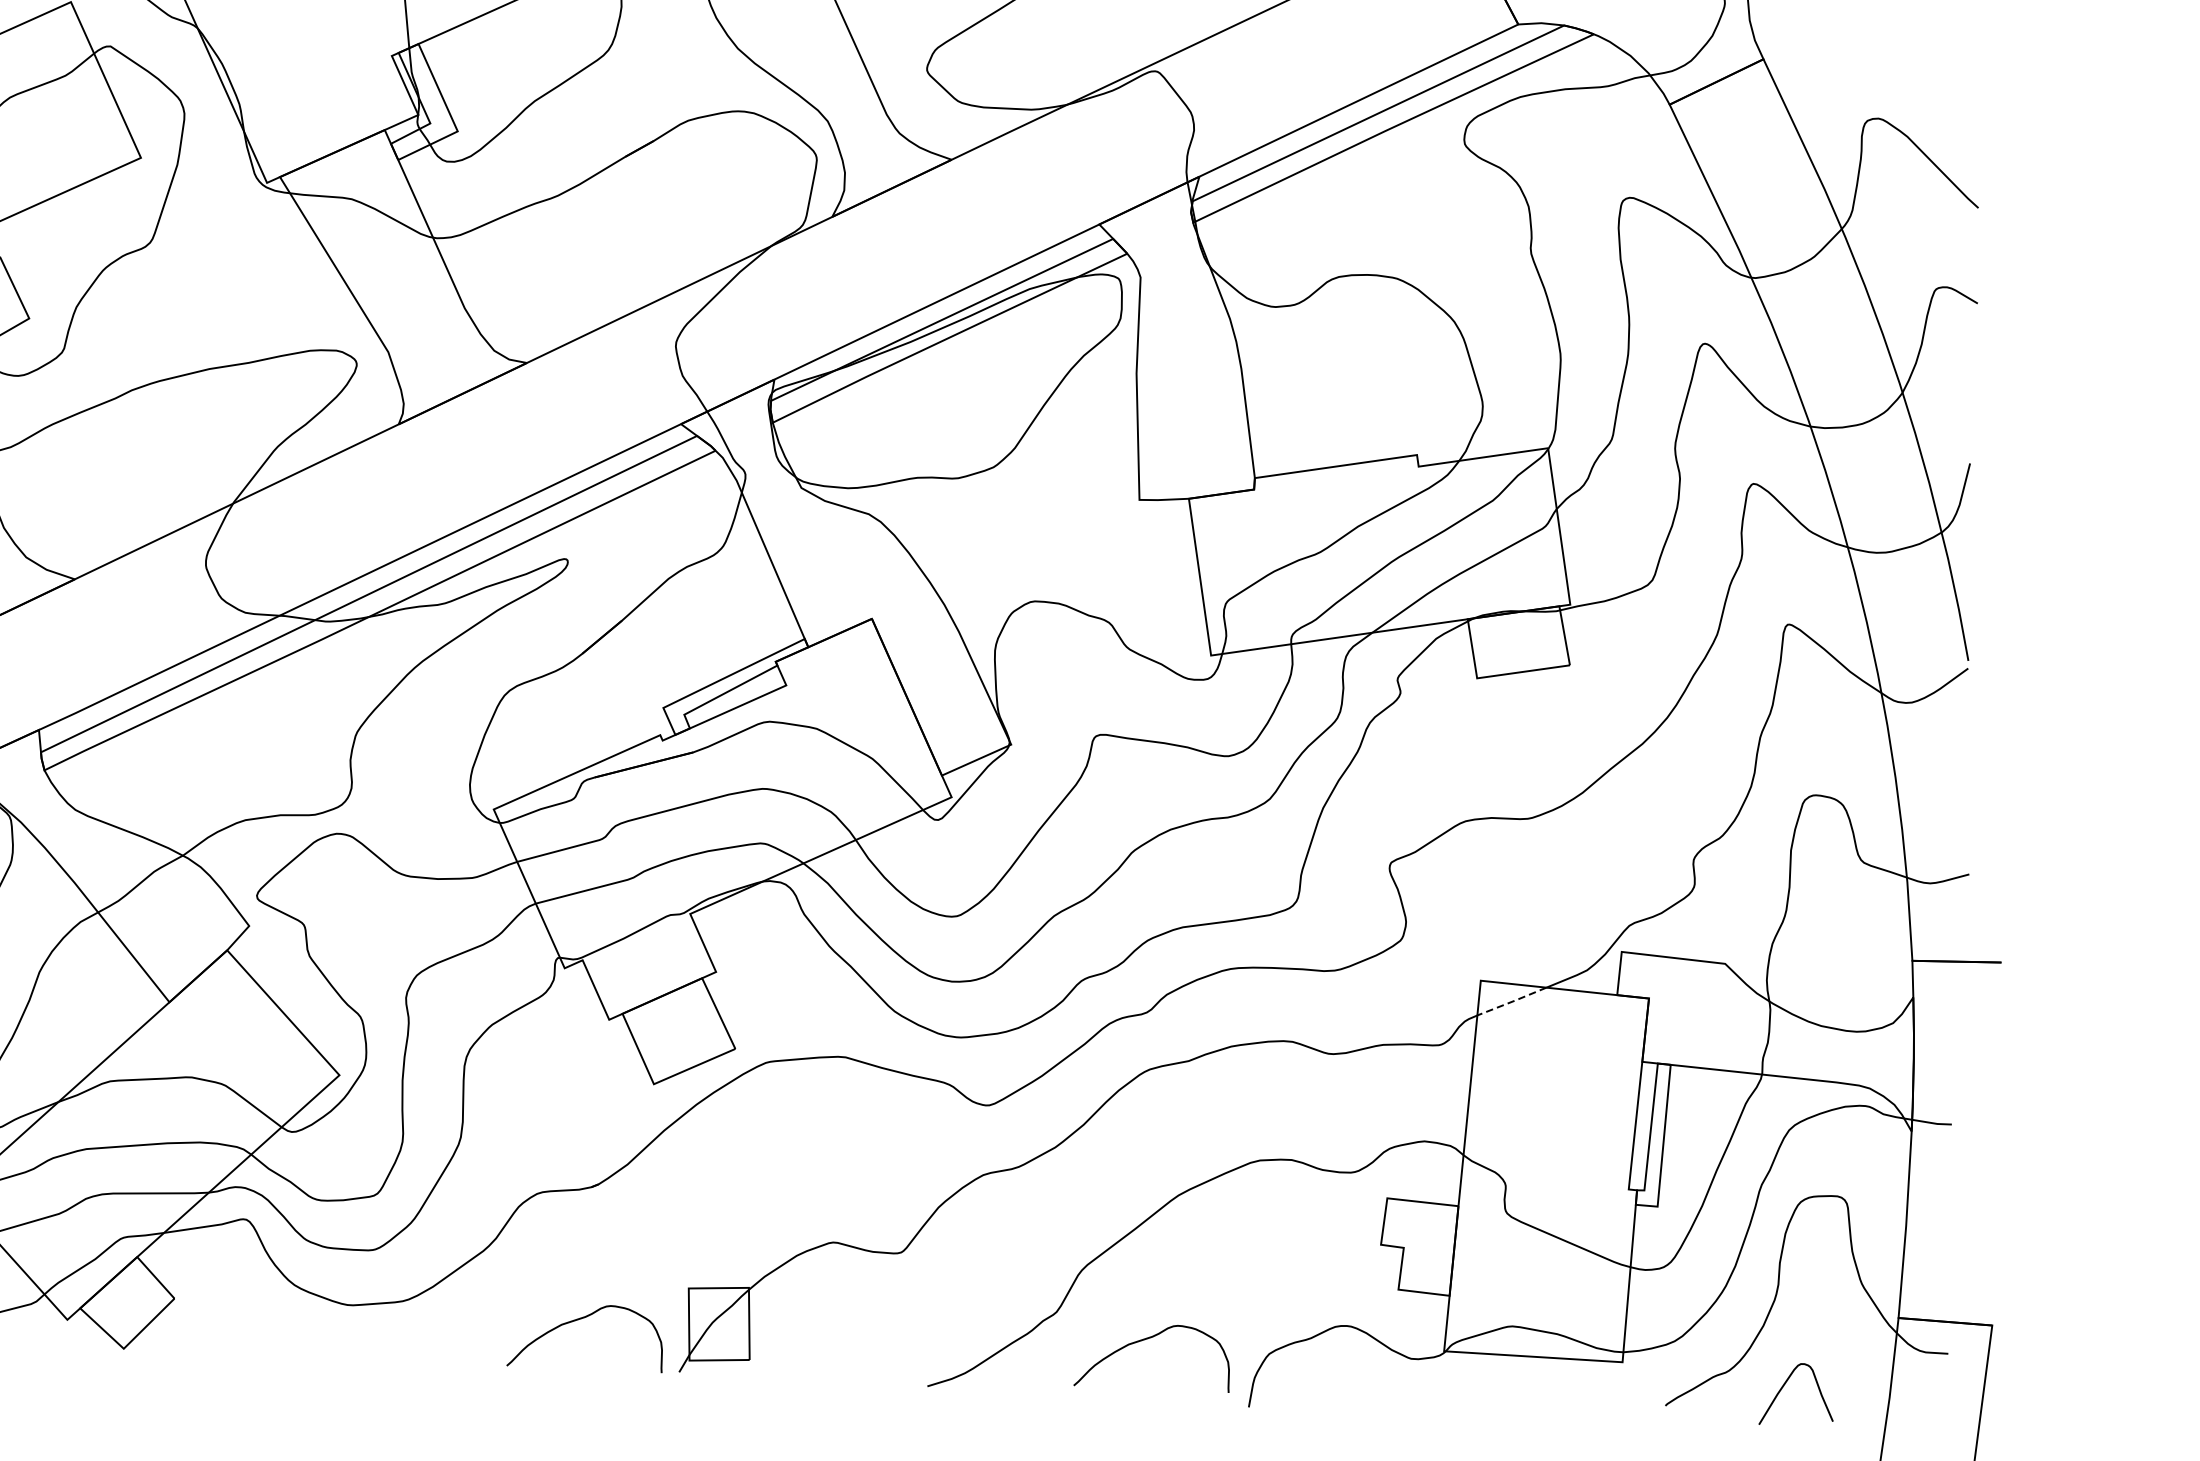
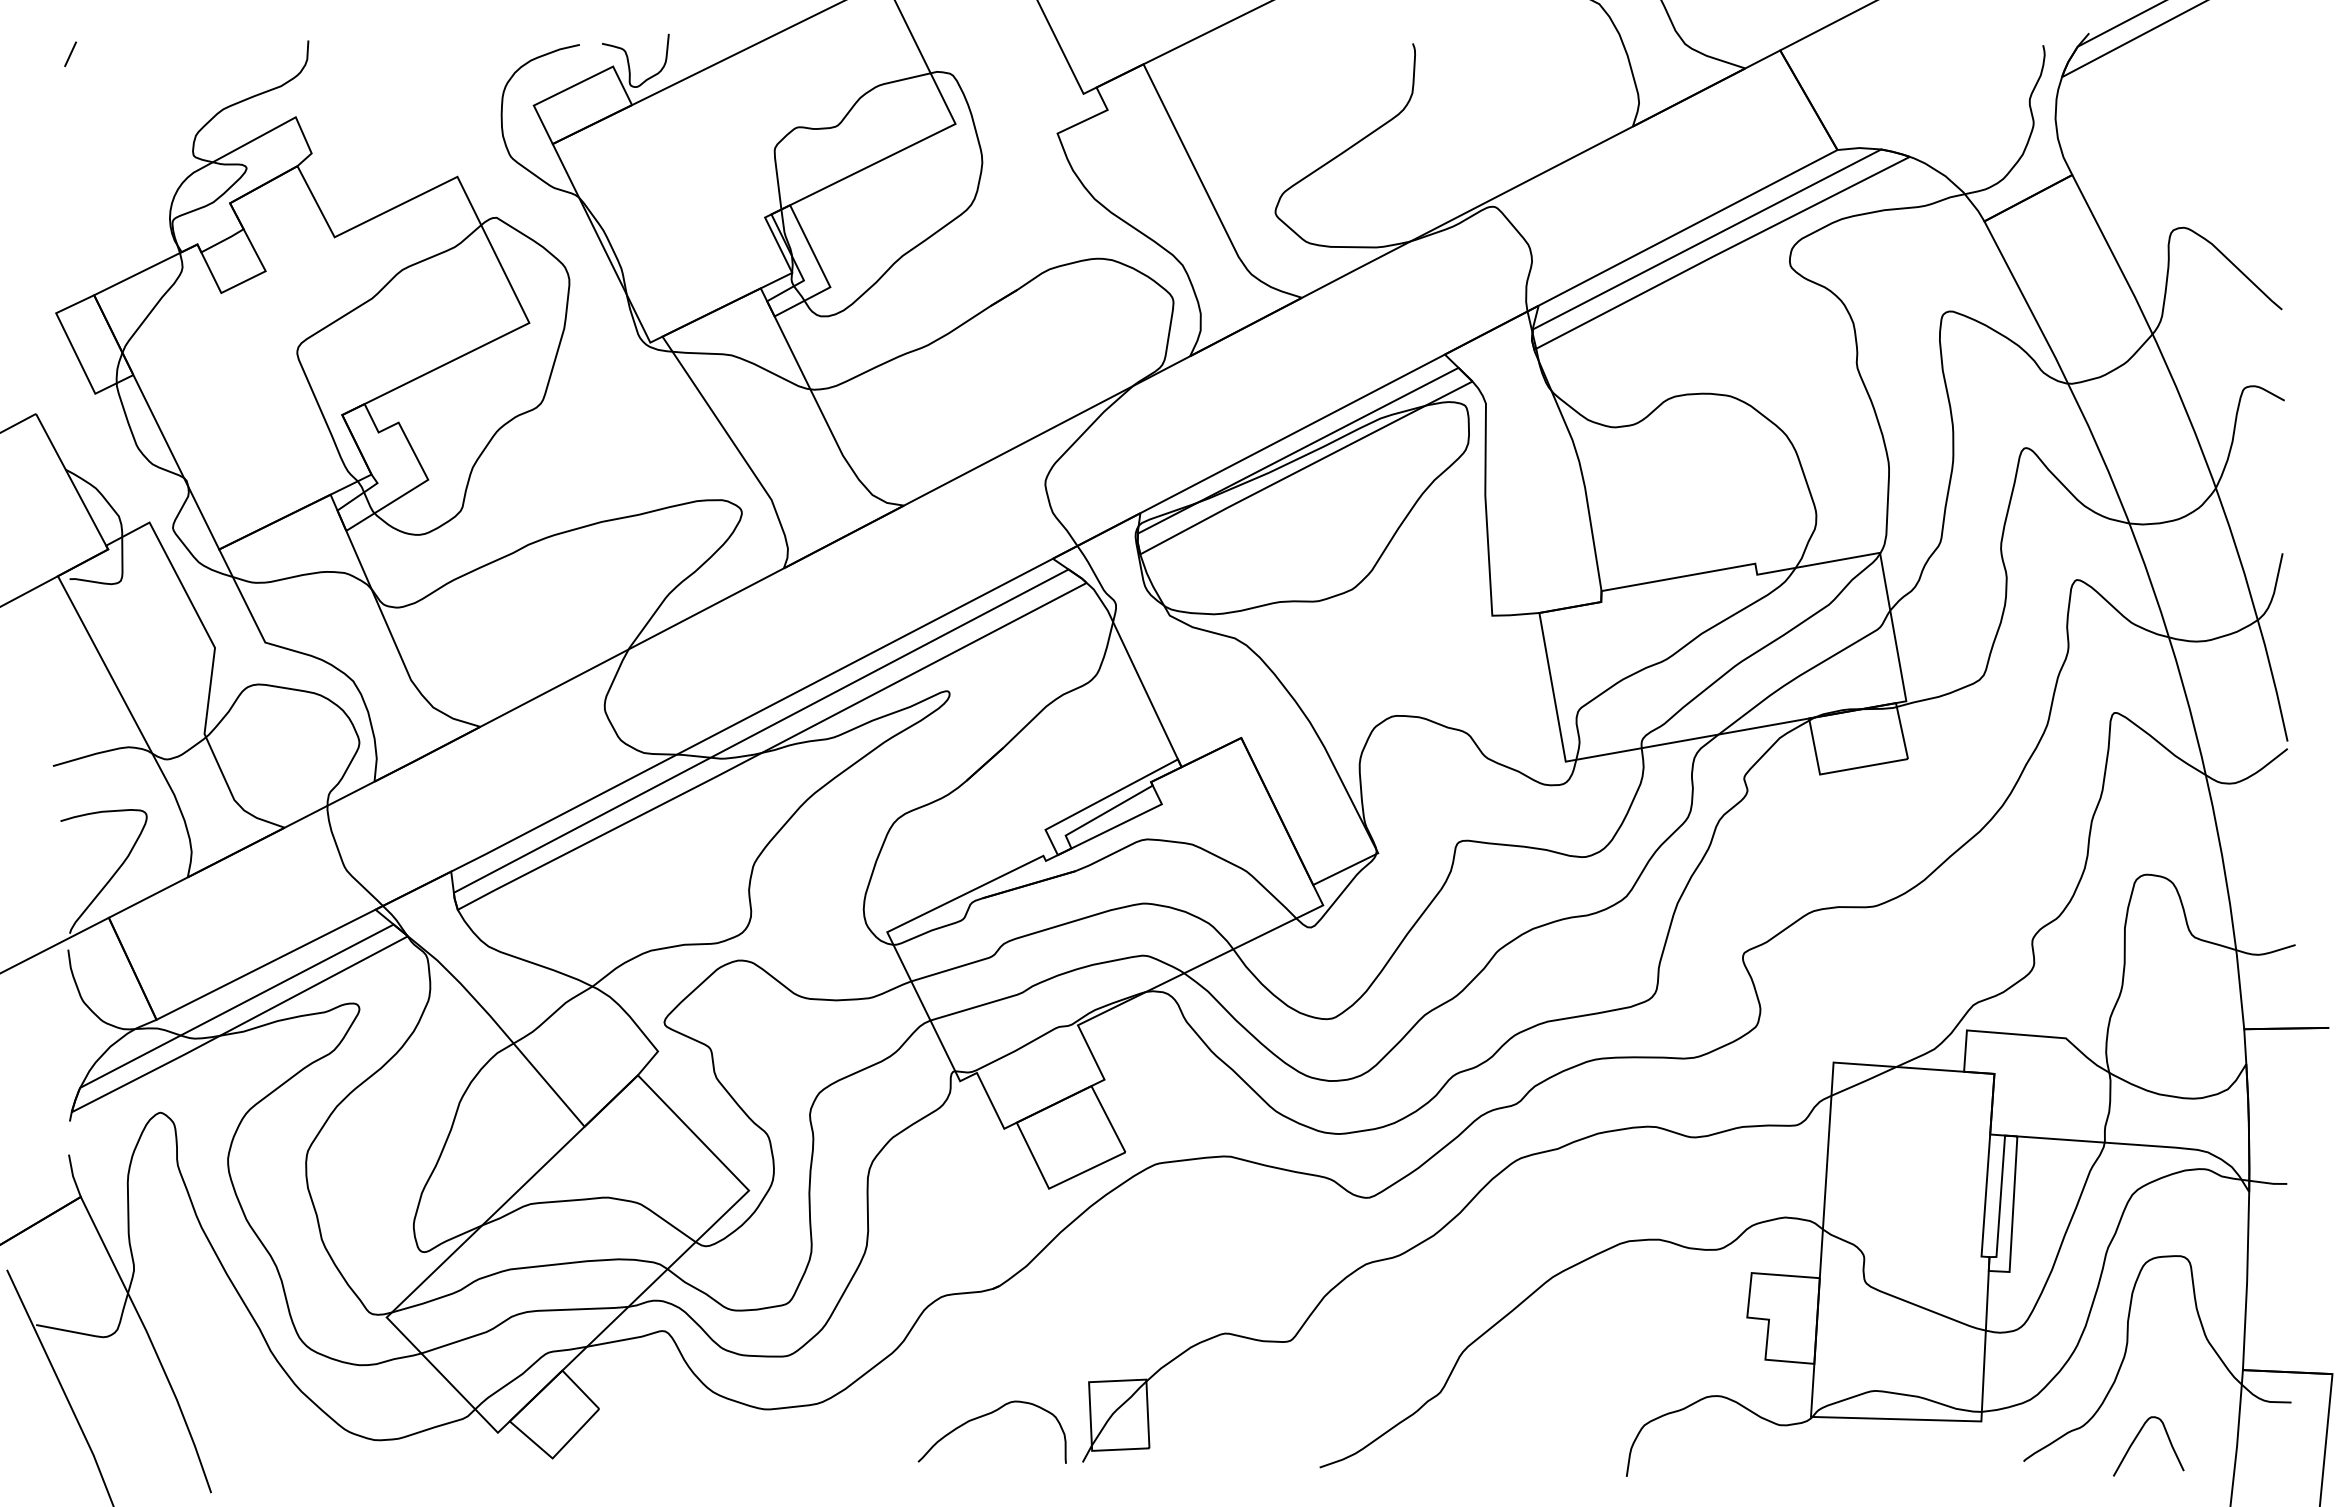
line: (1512, 1001) -> (1864, 1081), dashed -> solid
curve: (1148, 1339) -> (1528, 1415), removed

